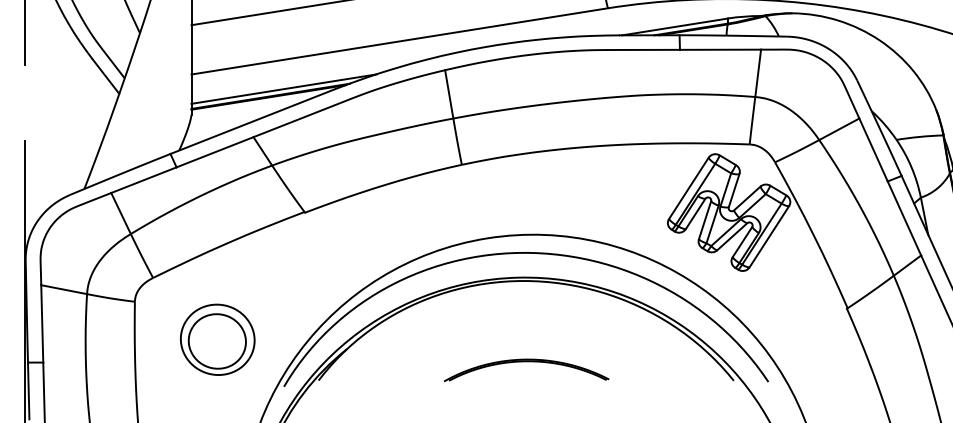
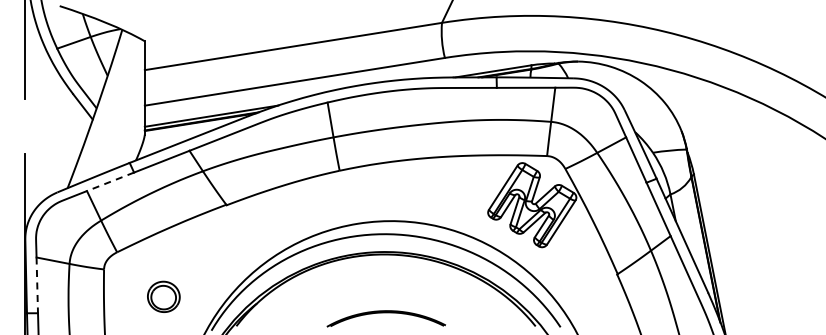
line: (143, 181) -> (110, 182), solid -> dashed
line: (42, 324) -> (37, 285), solid -> dashed
part: (217, 339) -> (163, 296), size x0.6

